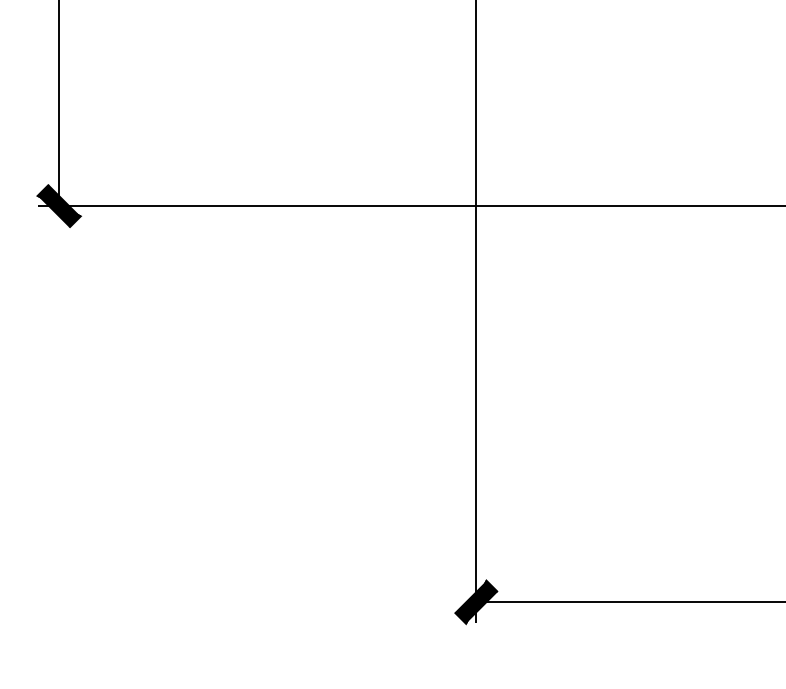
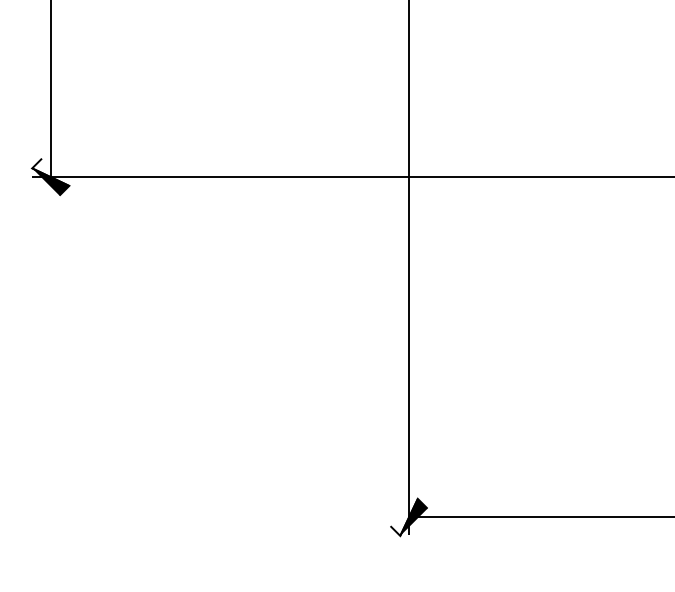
fill: (58, 200) -> (50, 172), removed
fill: (470, 601) -> (404, 516), removed

